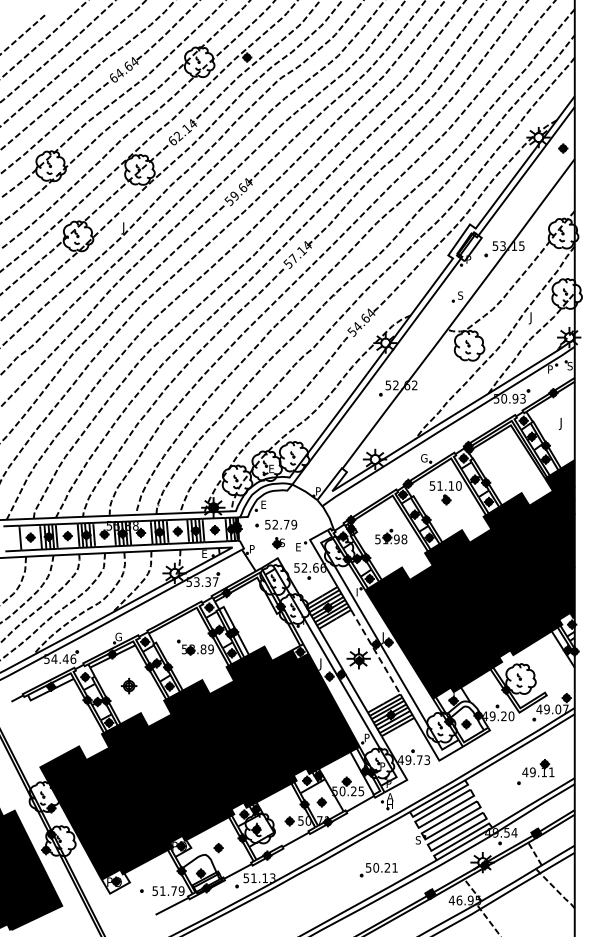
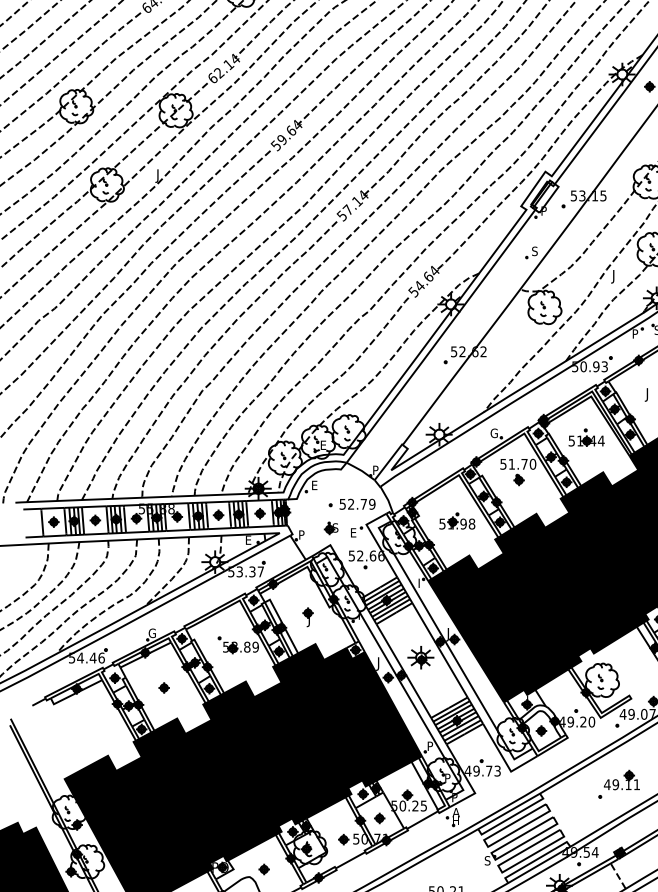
part: (506, 461) -> (586, 436), added
text: (451, 485) -> (524, 463), 51.10 -> 51.70
part: (276, 524) -> (352, 504), moved
part: (257, 622) -> (307, 617), added
line: (375, 652) -> (439, 650), dashed -> solid
part: (129, 685) -> (164, 687), size x0.62

